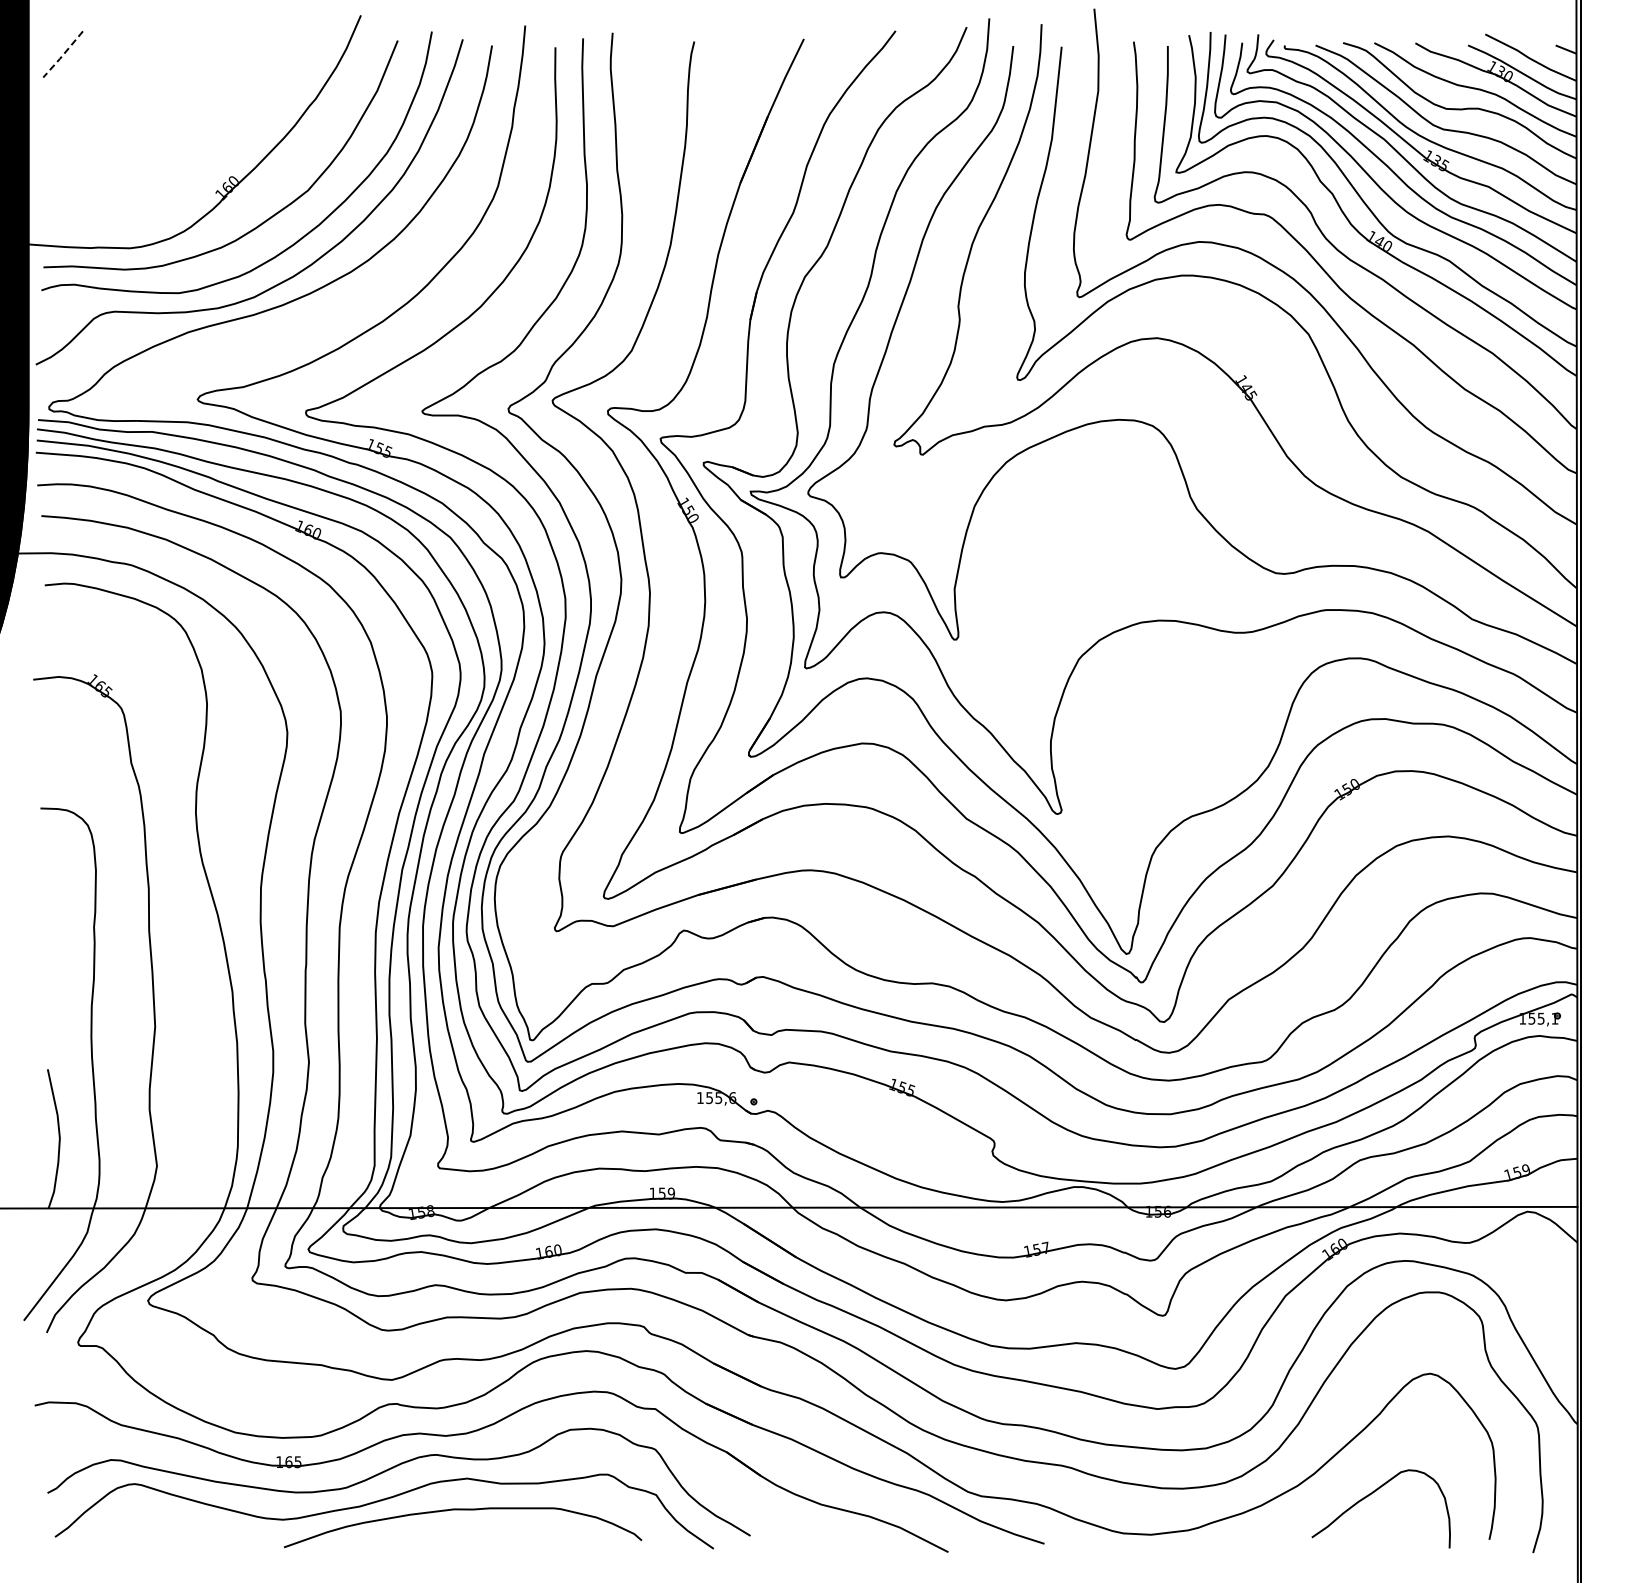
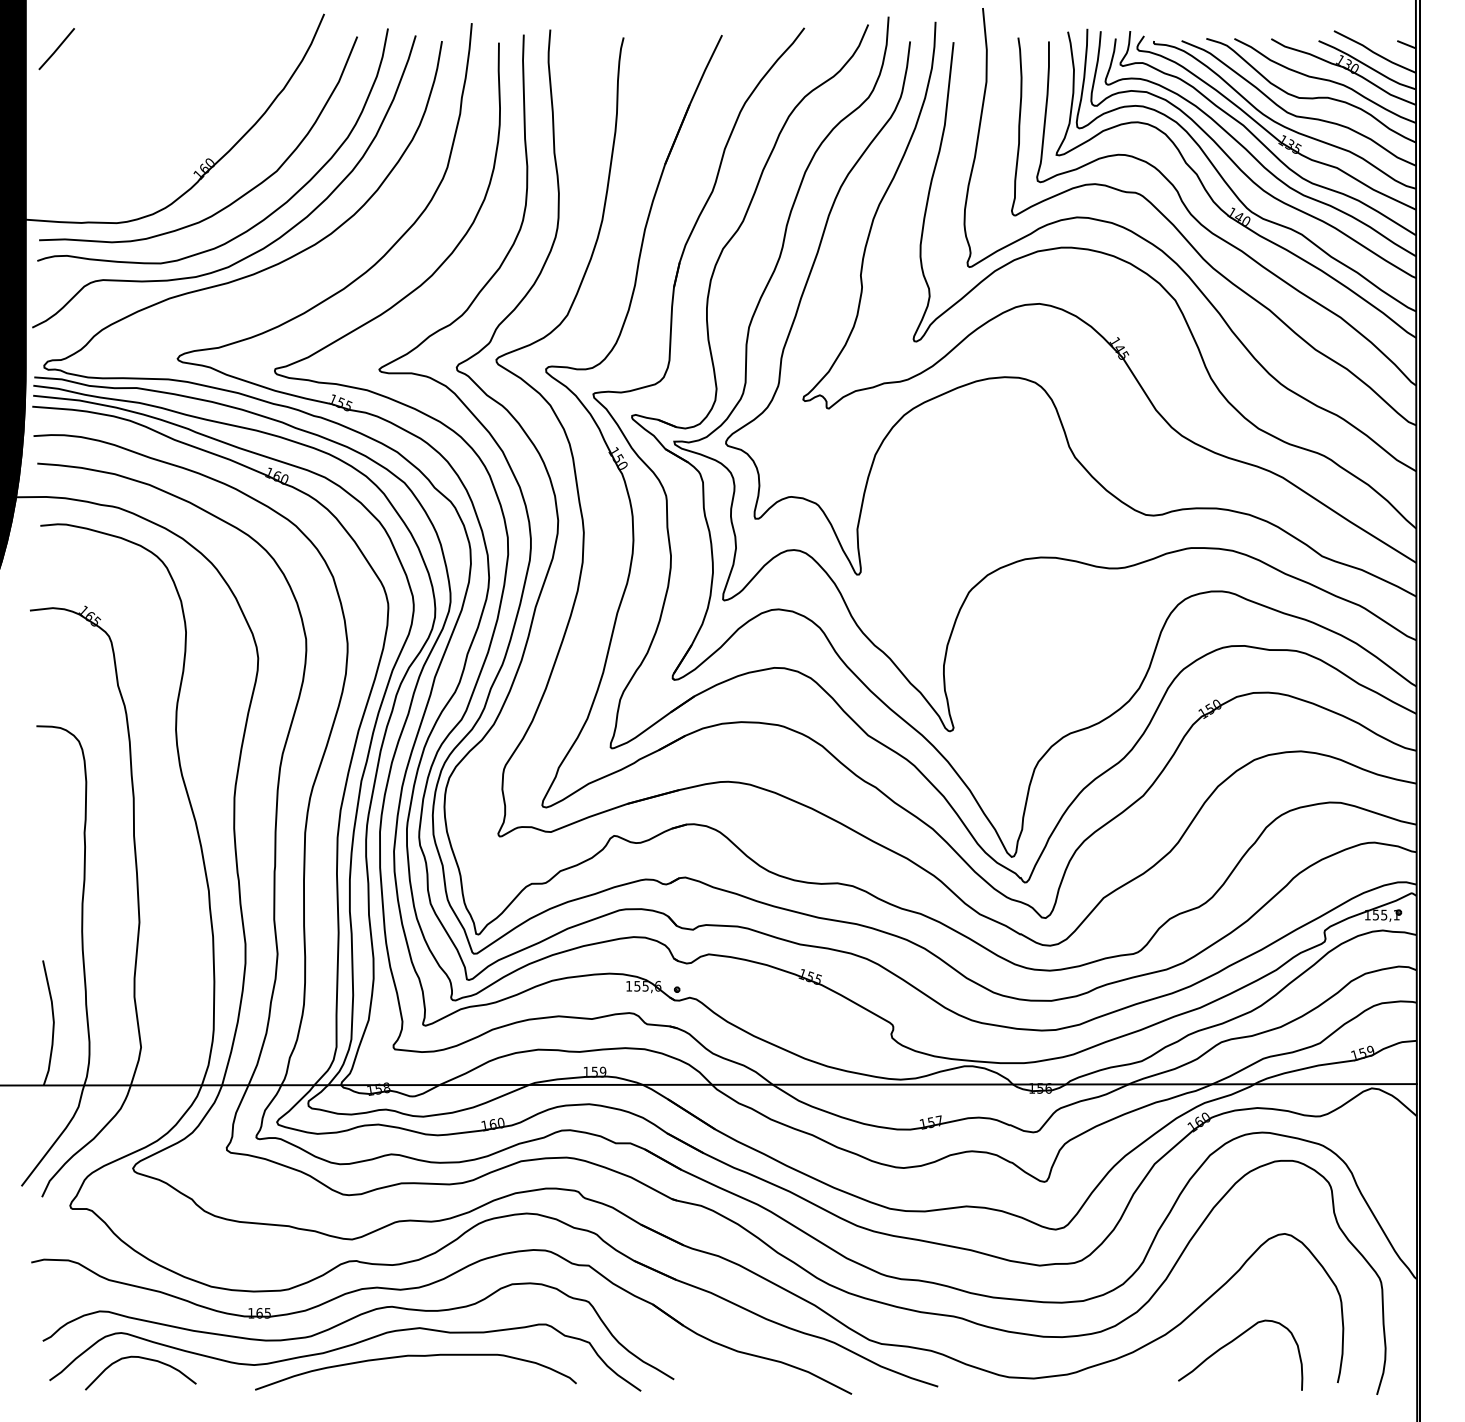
line: (63, 55) -> (57, 49), dashed -> solid
curve: (160, 1513) -> (144, 1359), added

